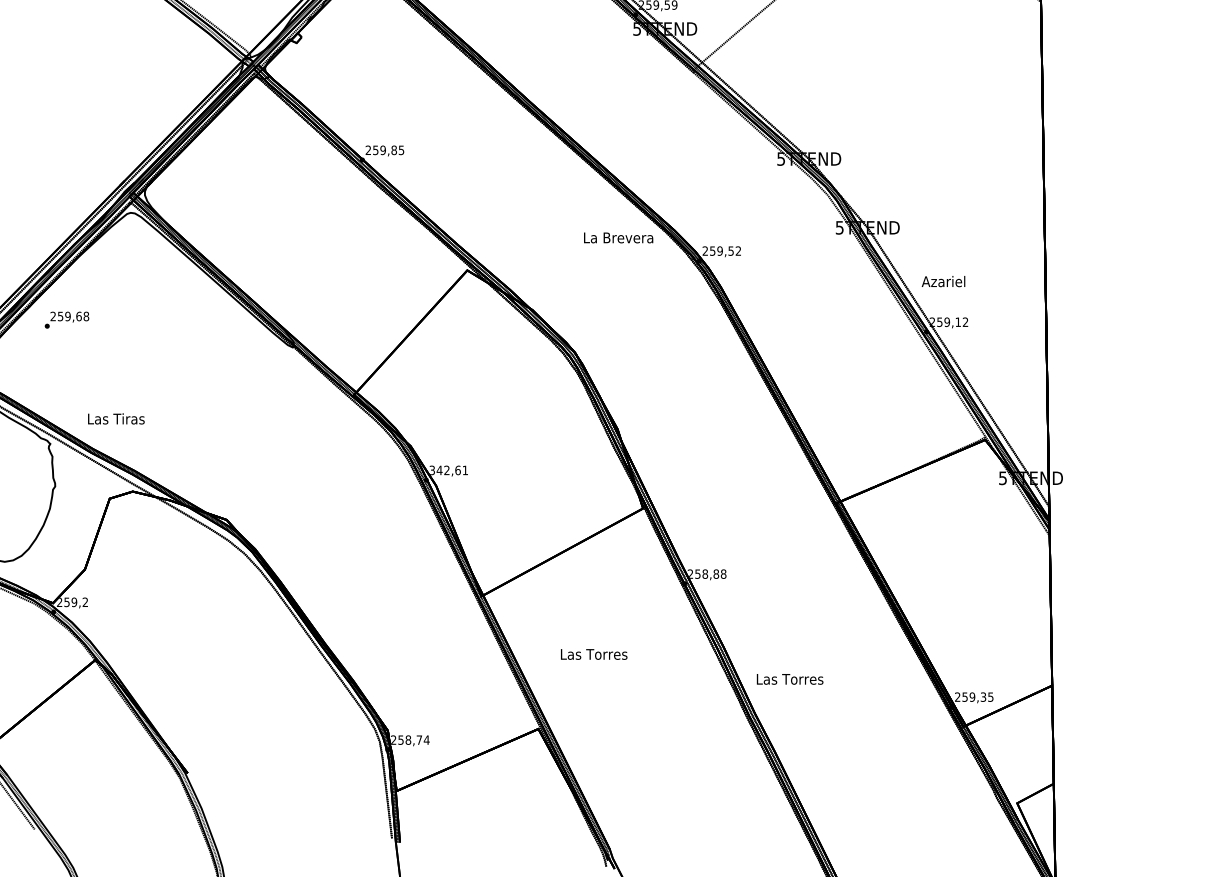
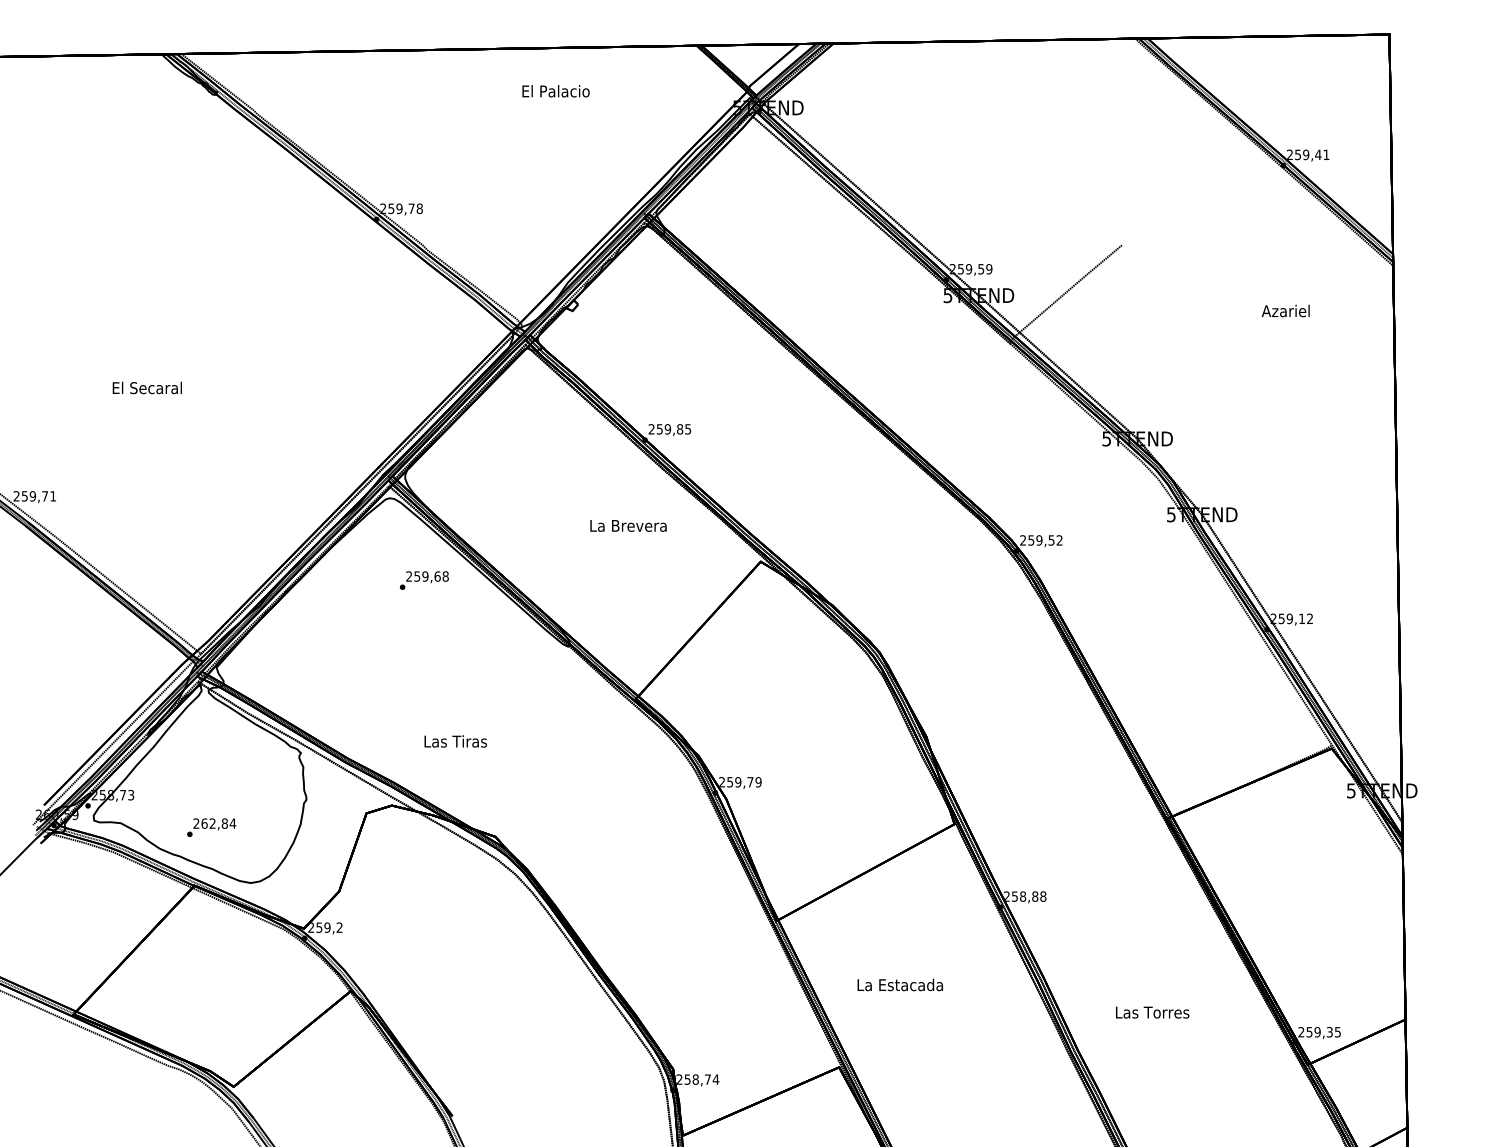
text: (618, 237) -> (628, 525), moved
text: (943, 281) -> (1285, 310), moved
text: (66, 320) -> (423, 580), moved
text: (116, 418) -> (455, 741), moved
text: (448, 470) -> (740, 782), 342,61 -> 259,79
text: (594, 653) -> (900, 984), Las Torres -> La Estacada
text: (790, 679) -> (1152, 1012), moved

